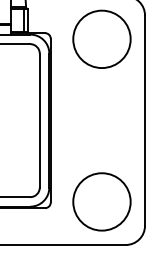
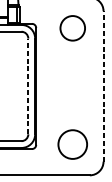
circle: (101, 39) -> (72, 28), size x0.6
line: (39, 120) -> (28, 86), solid -> dashed
line: (145, 120) -> (103, 86), solid -> dashed
circle: (101, 201) -> (72, 144), size x0.7

